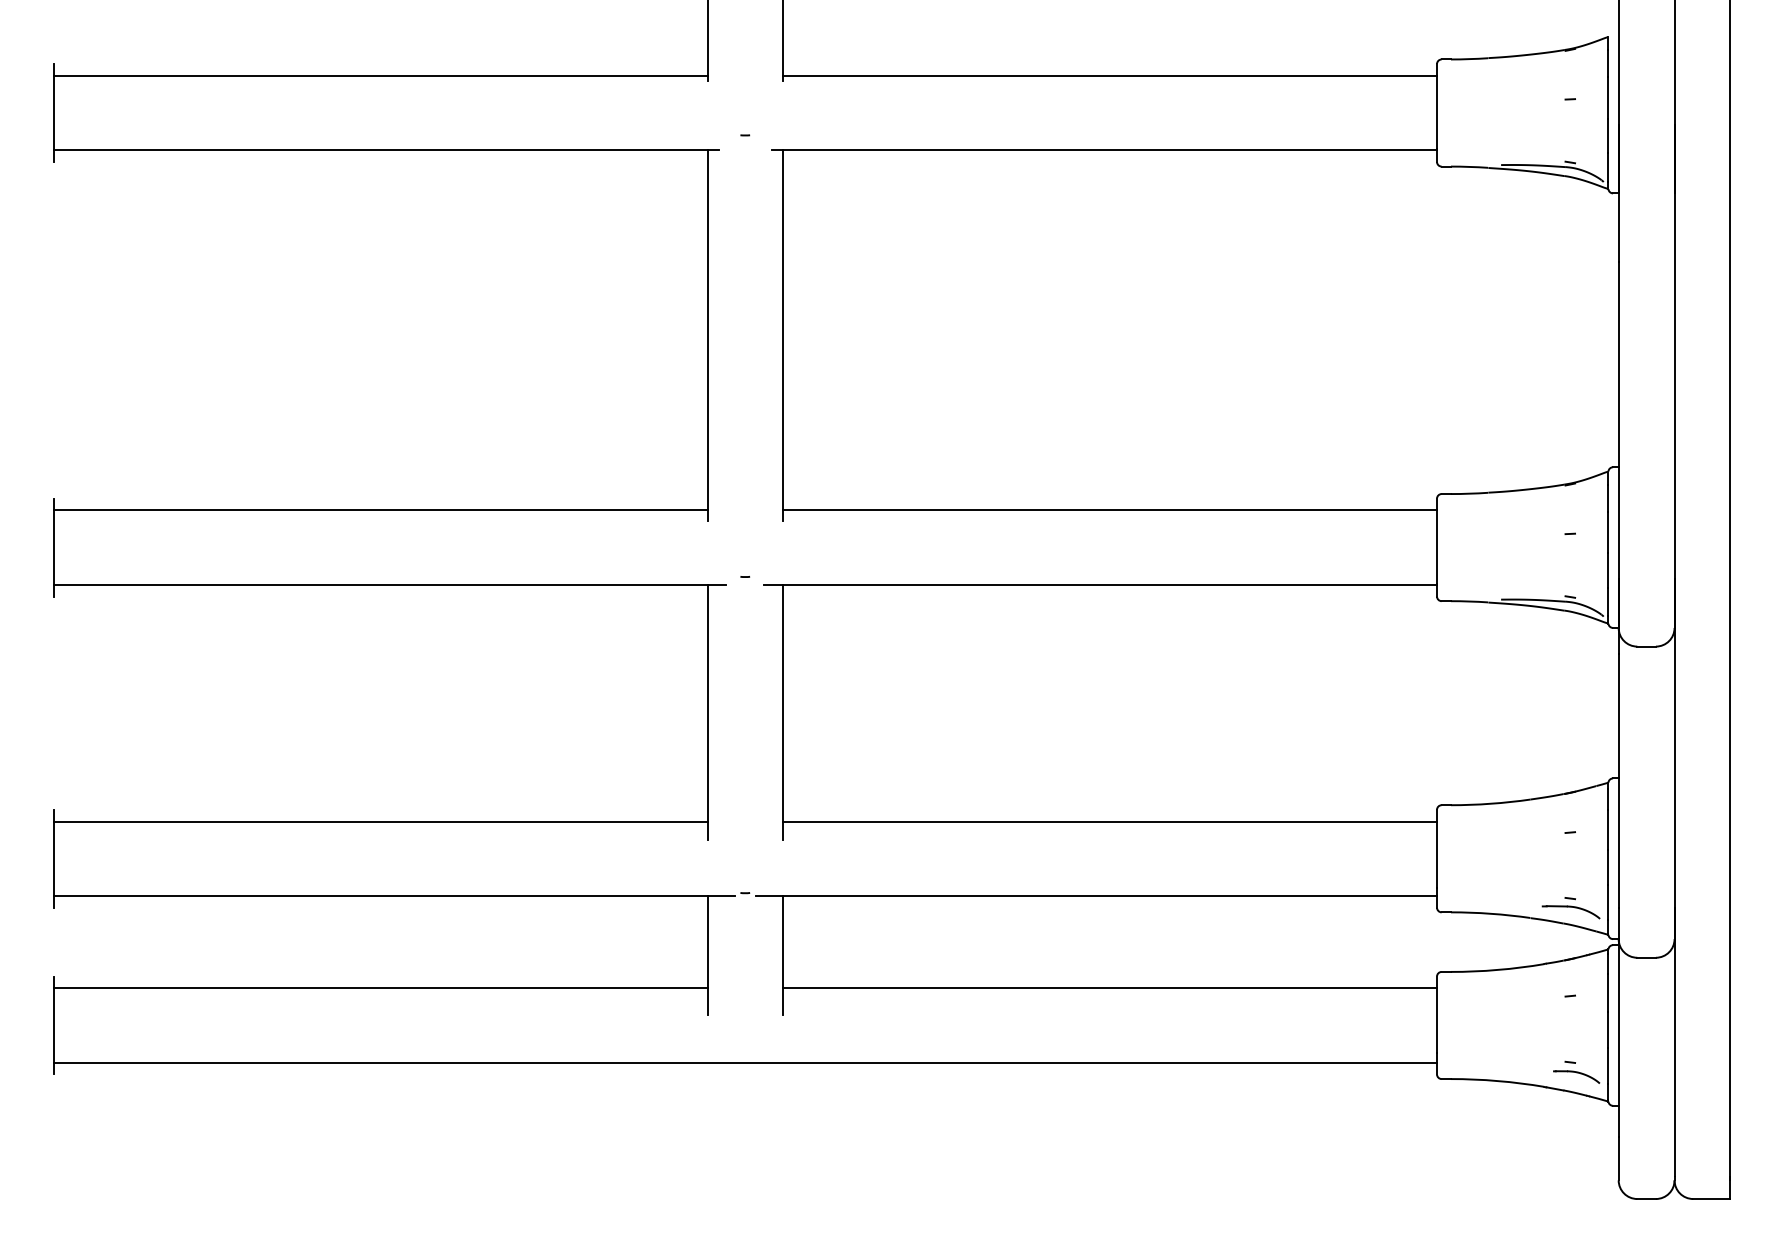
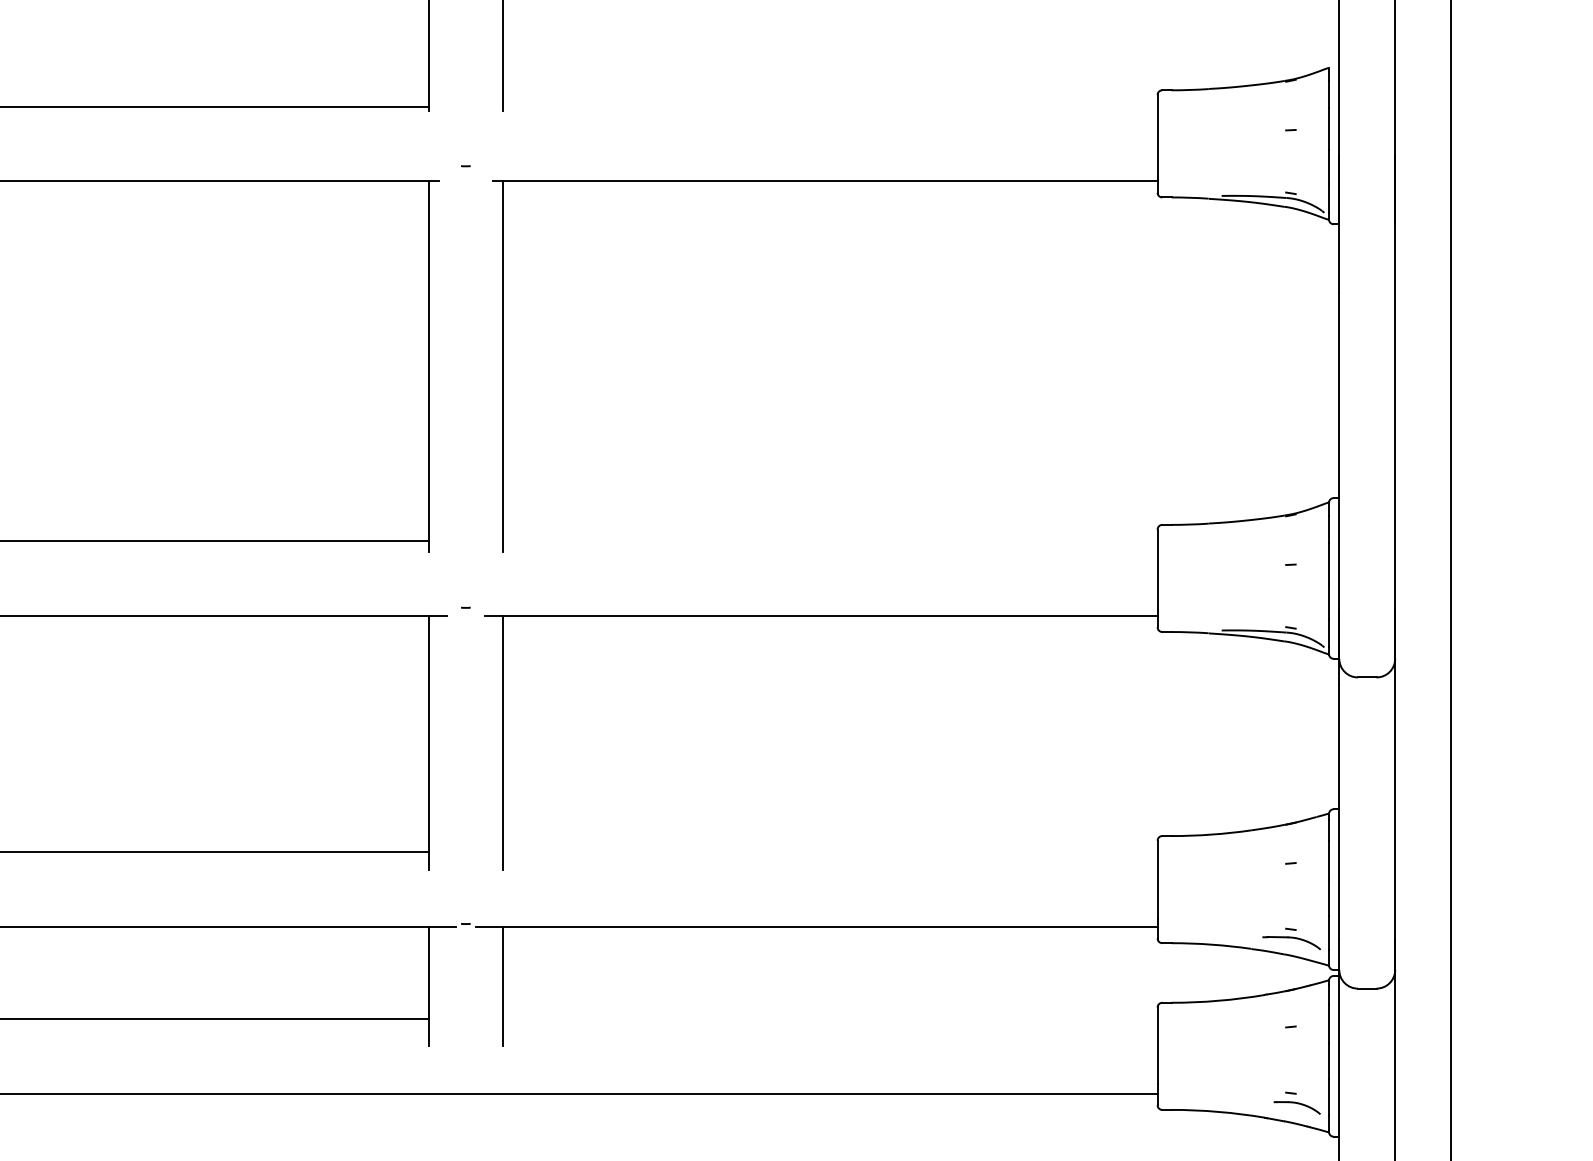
line: (1109, 75) -> (830, 106), removed
line: (1109, 510) -> (830, 541), removed
line: (1109, 821) -> (830, 852), removed
line: (1109, 988) -> (830, 1019), removed

